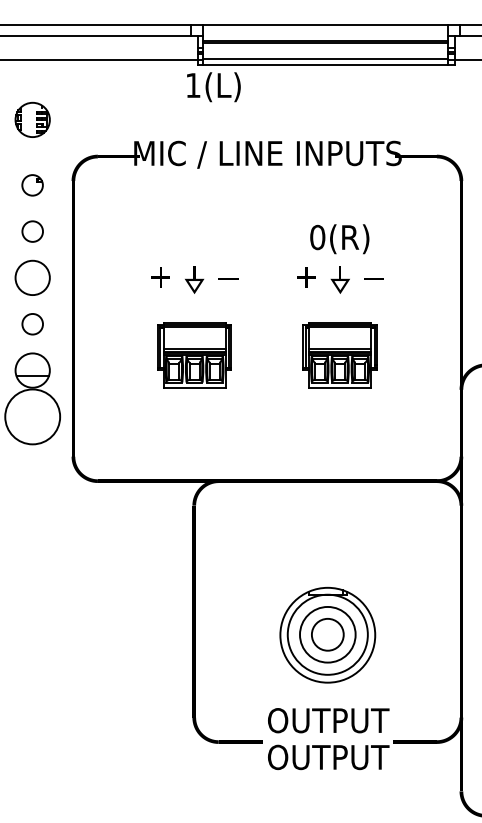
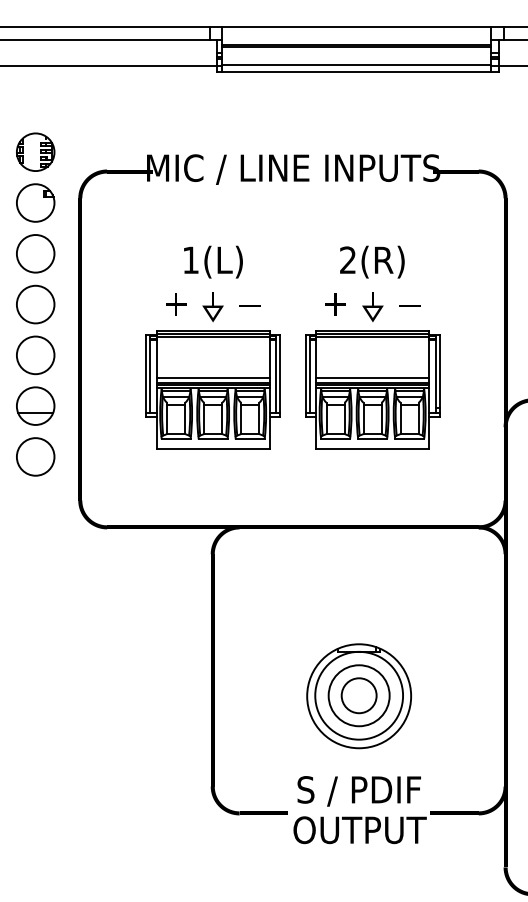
text: (213, 87) -> (213, 262), moved
part: (32, 119) -> (35, 151), moved
part: (32, 185) -> (35, 203), size x1.67
circle: (32, 231) -> (35, 253), size x1.67
text: (317, 237) -> (347, 260), 0(R) -> 2(R)
circle: (32, 324) -> (35, 355), size x1.67
part: (194, 355) -> (213, 389), size x1.67
part: (339, 355) -> (371, 389), size x1.67
circle: (32, 416) -> (35, 456), size x0.62
text: (328, 721) -> (359, 790), OUTPUT -> S / PDIF

